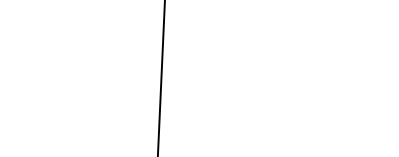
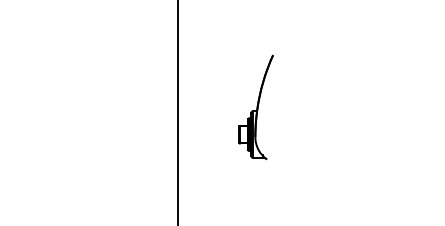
part: (233, 84) -> (255, 107), added

